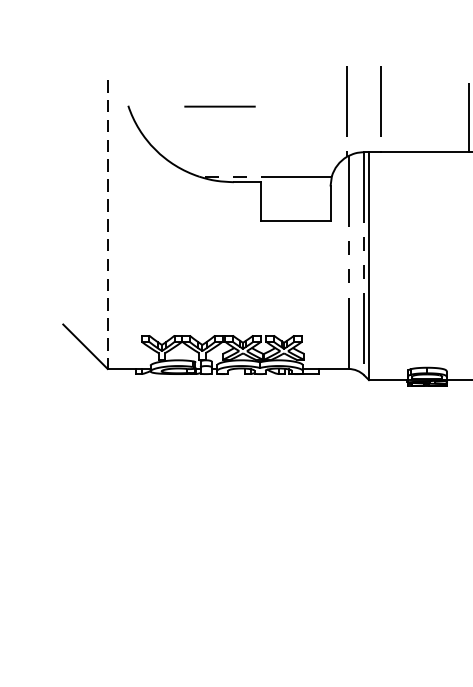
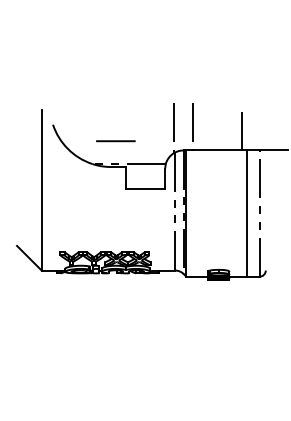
line: (219, 107) -> (115, 141), moved
line: (107, 224) -> (41, 190), dashed -> solid

